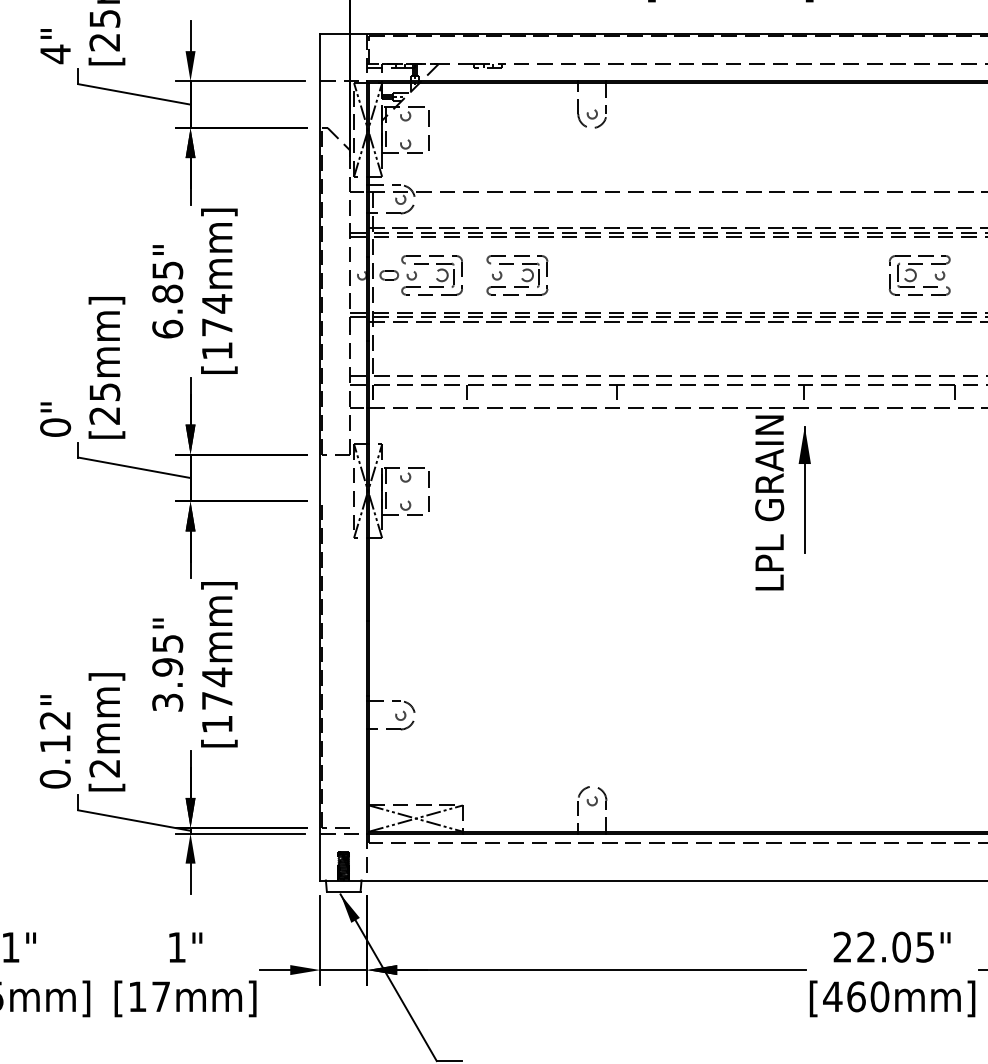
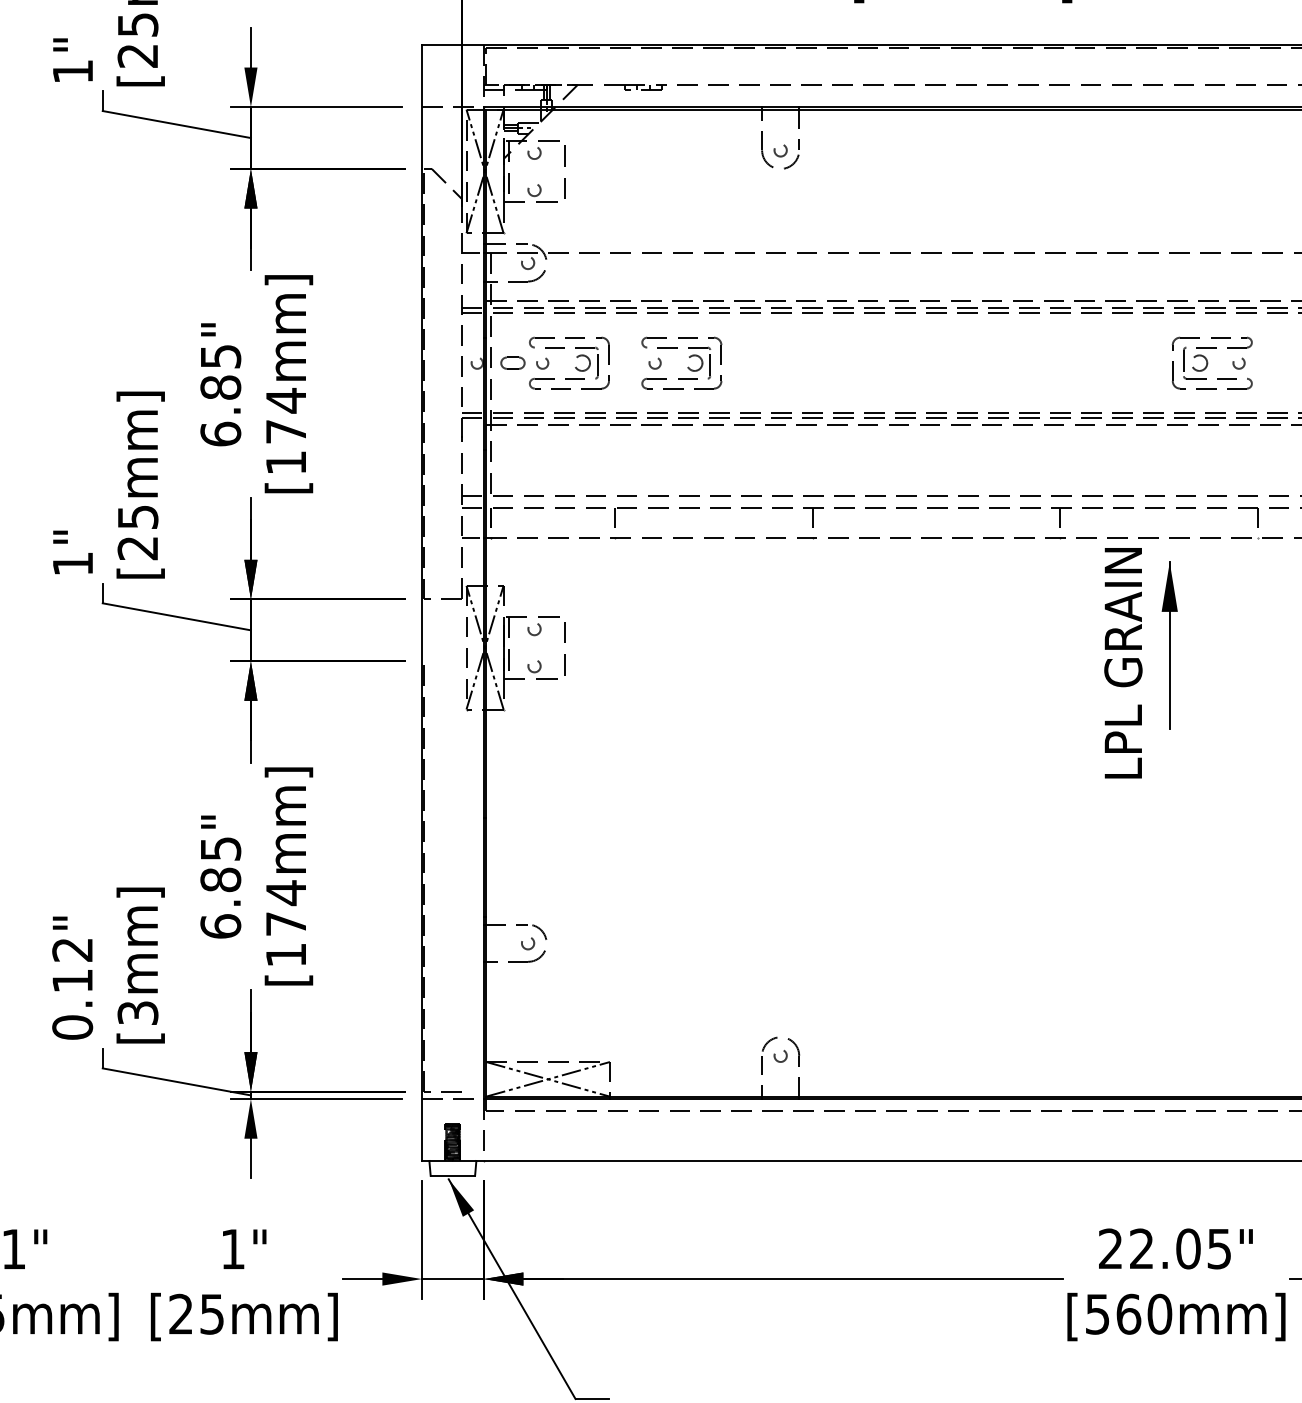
text: (55, 54) -> (72, 71), 4" -> 1"
text: (55, 427) -> (72, 563), 0" -> 1"
part: (782, 503) -> (1140, 663), moved
text: (167, 684) -> (220, 902), 3.95" -> 6.85"
text: (104, 768) -> (137, 1013), [2mm] -> [3mm]
text: (149, 996) -> (196, 1313), [17mm] -> [25mm]
text: (832, 996) -> (1097, 1314), [460mm] -> [560mm]

